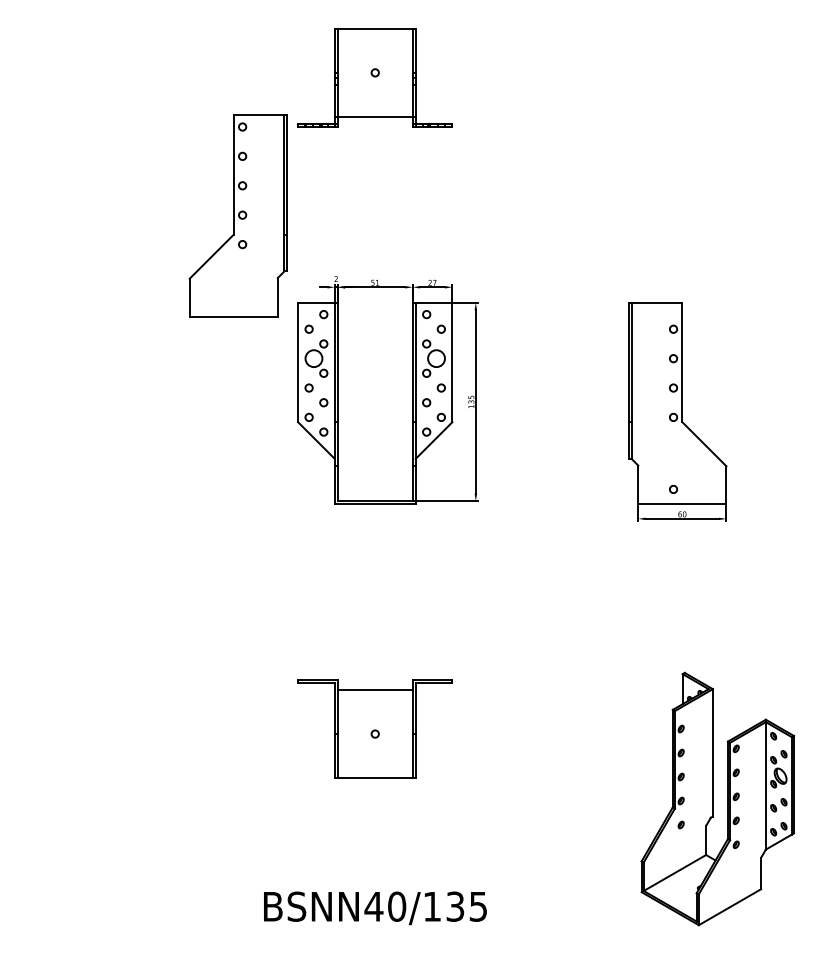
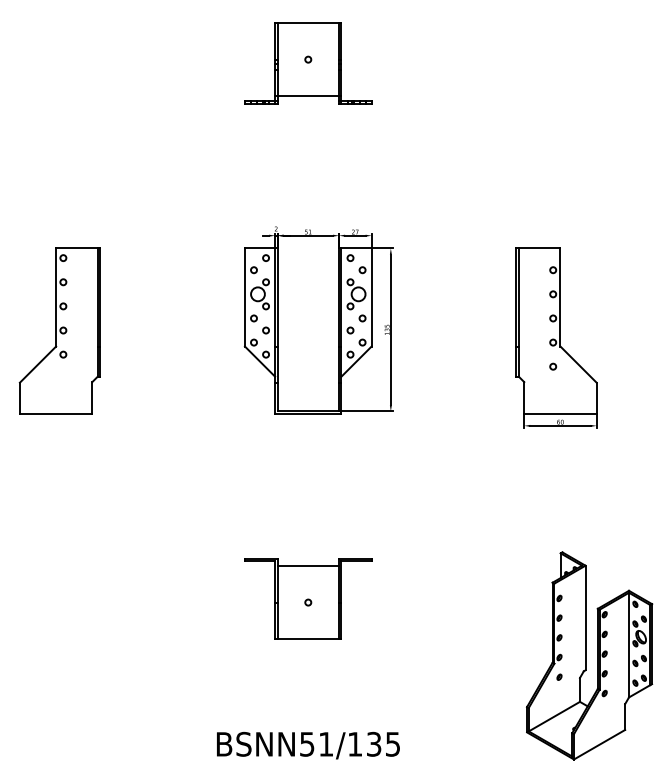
part: (237, 215) -> (59, 330), moved
circle: (673, 489) -> (553, 366), moved
text: (385, 905) -> (316, 743), BSNN40/135 -> BSNN51/135

